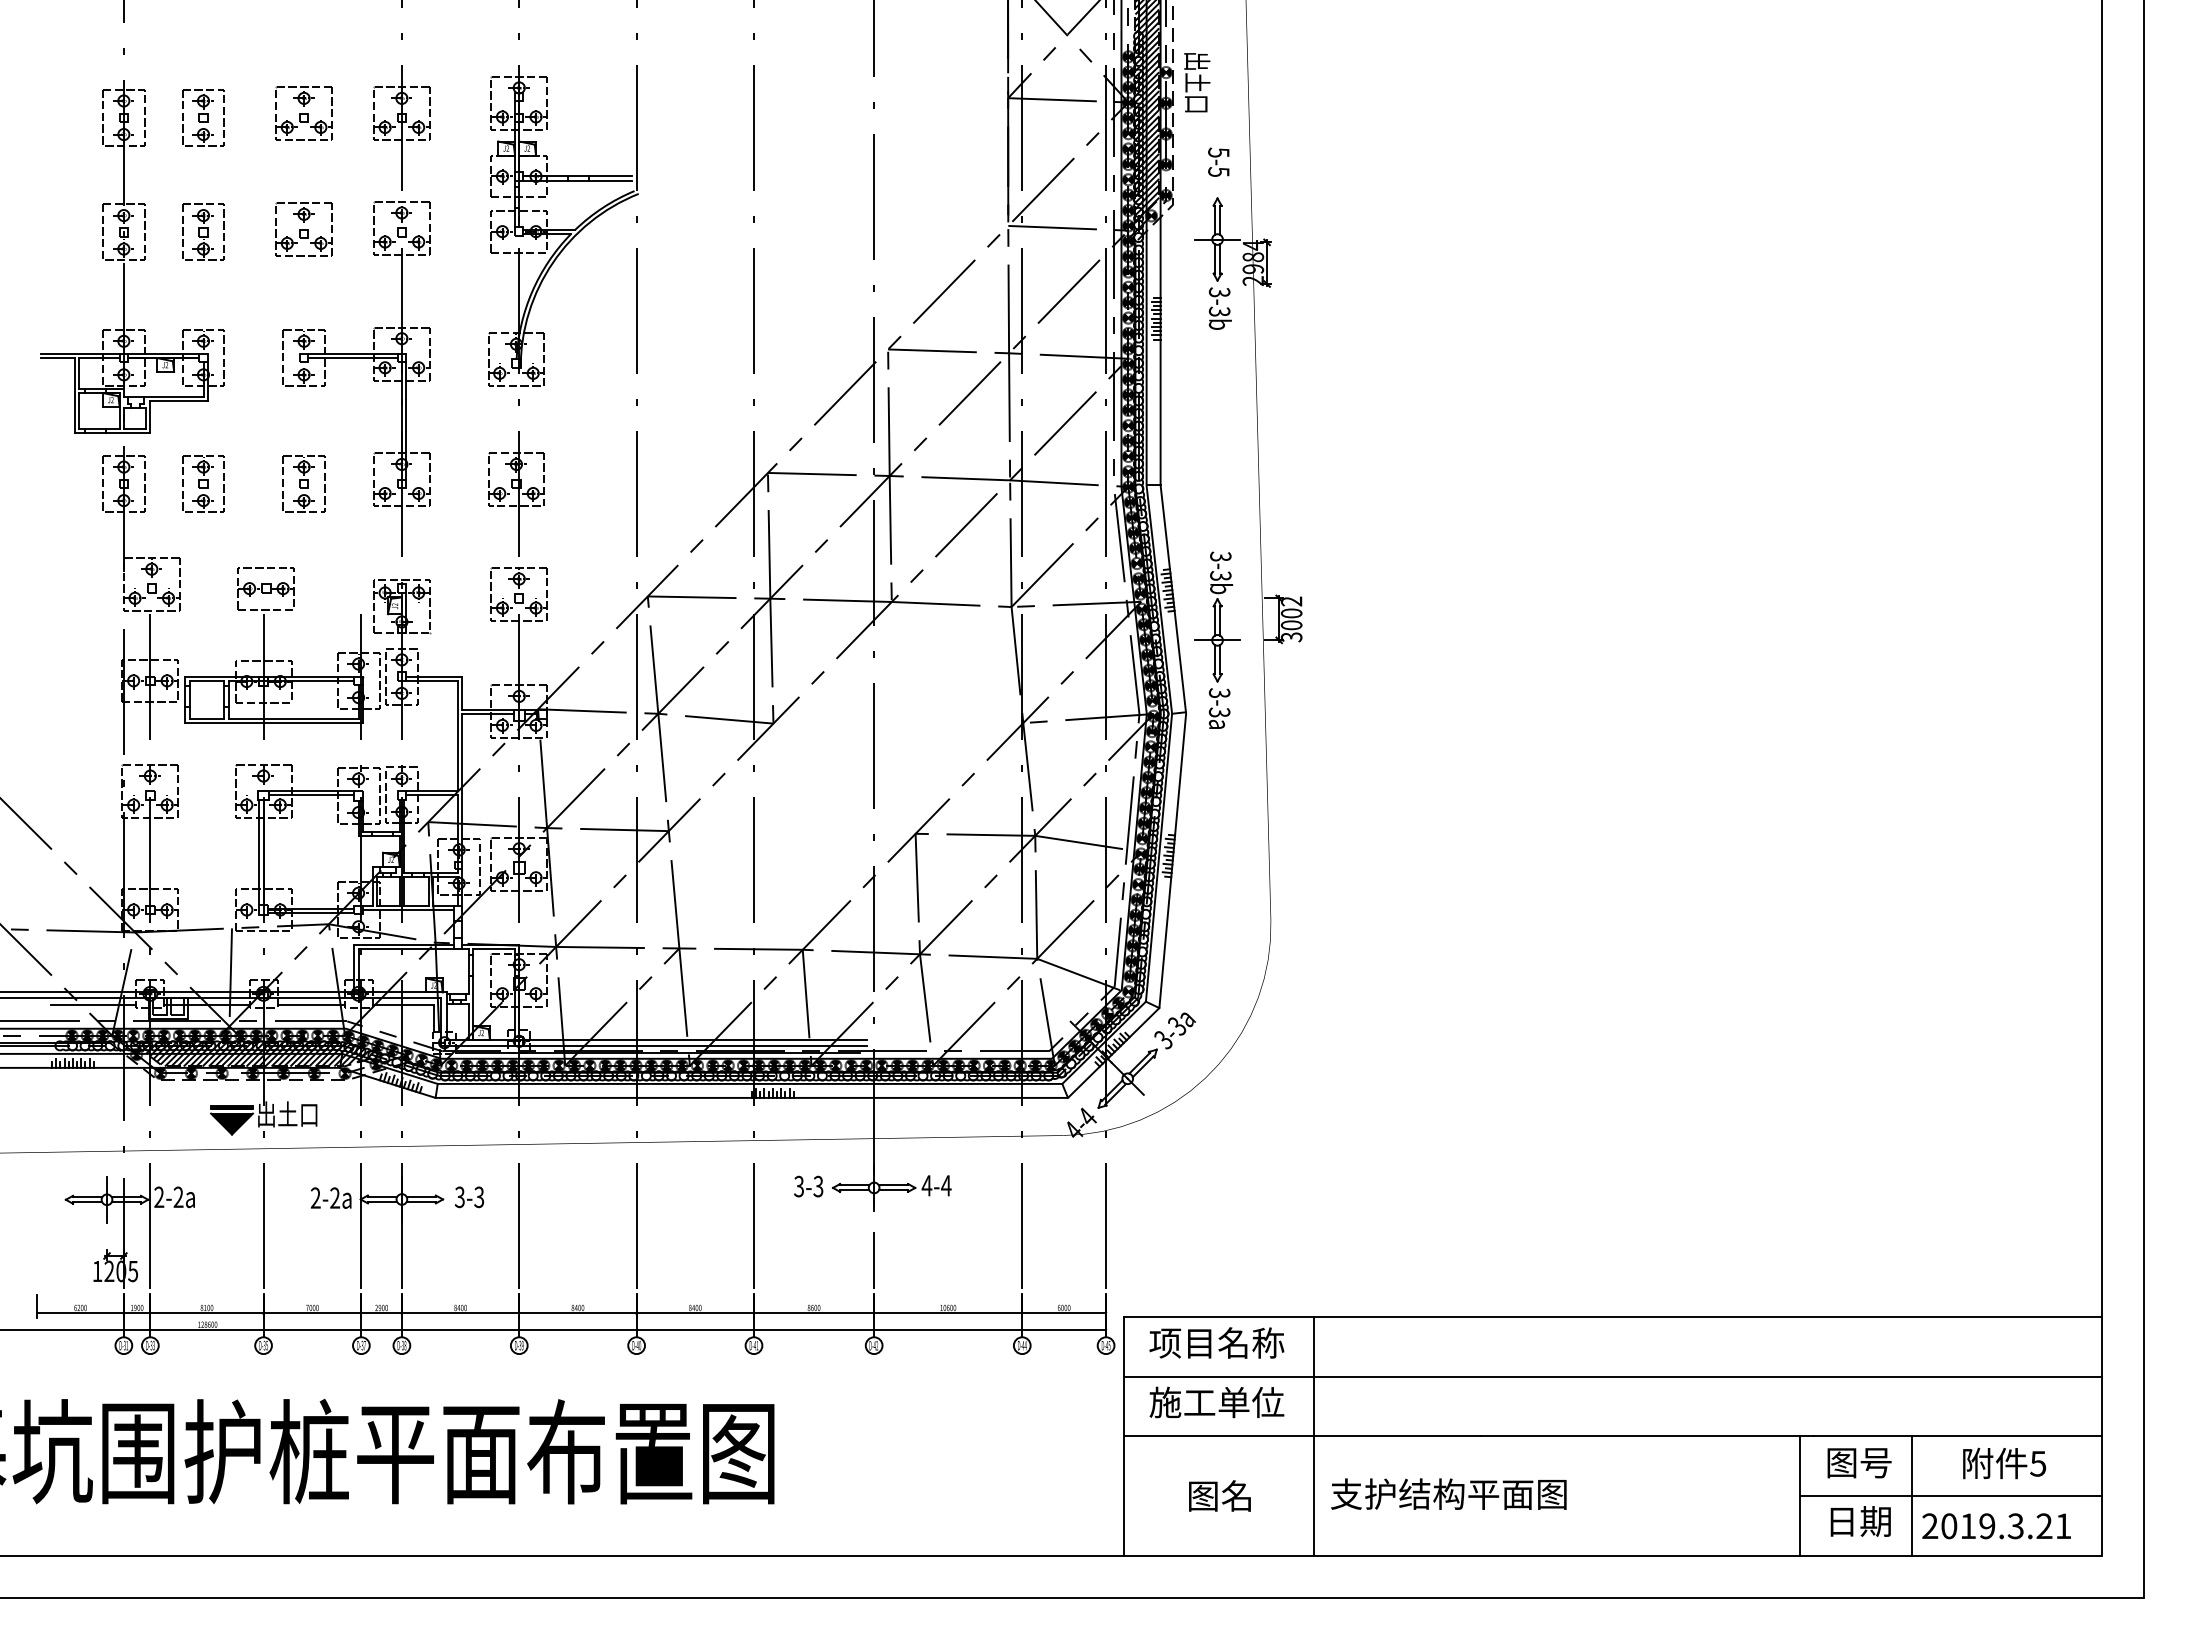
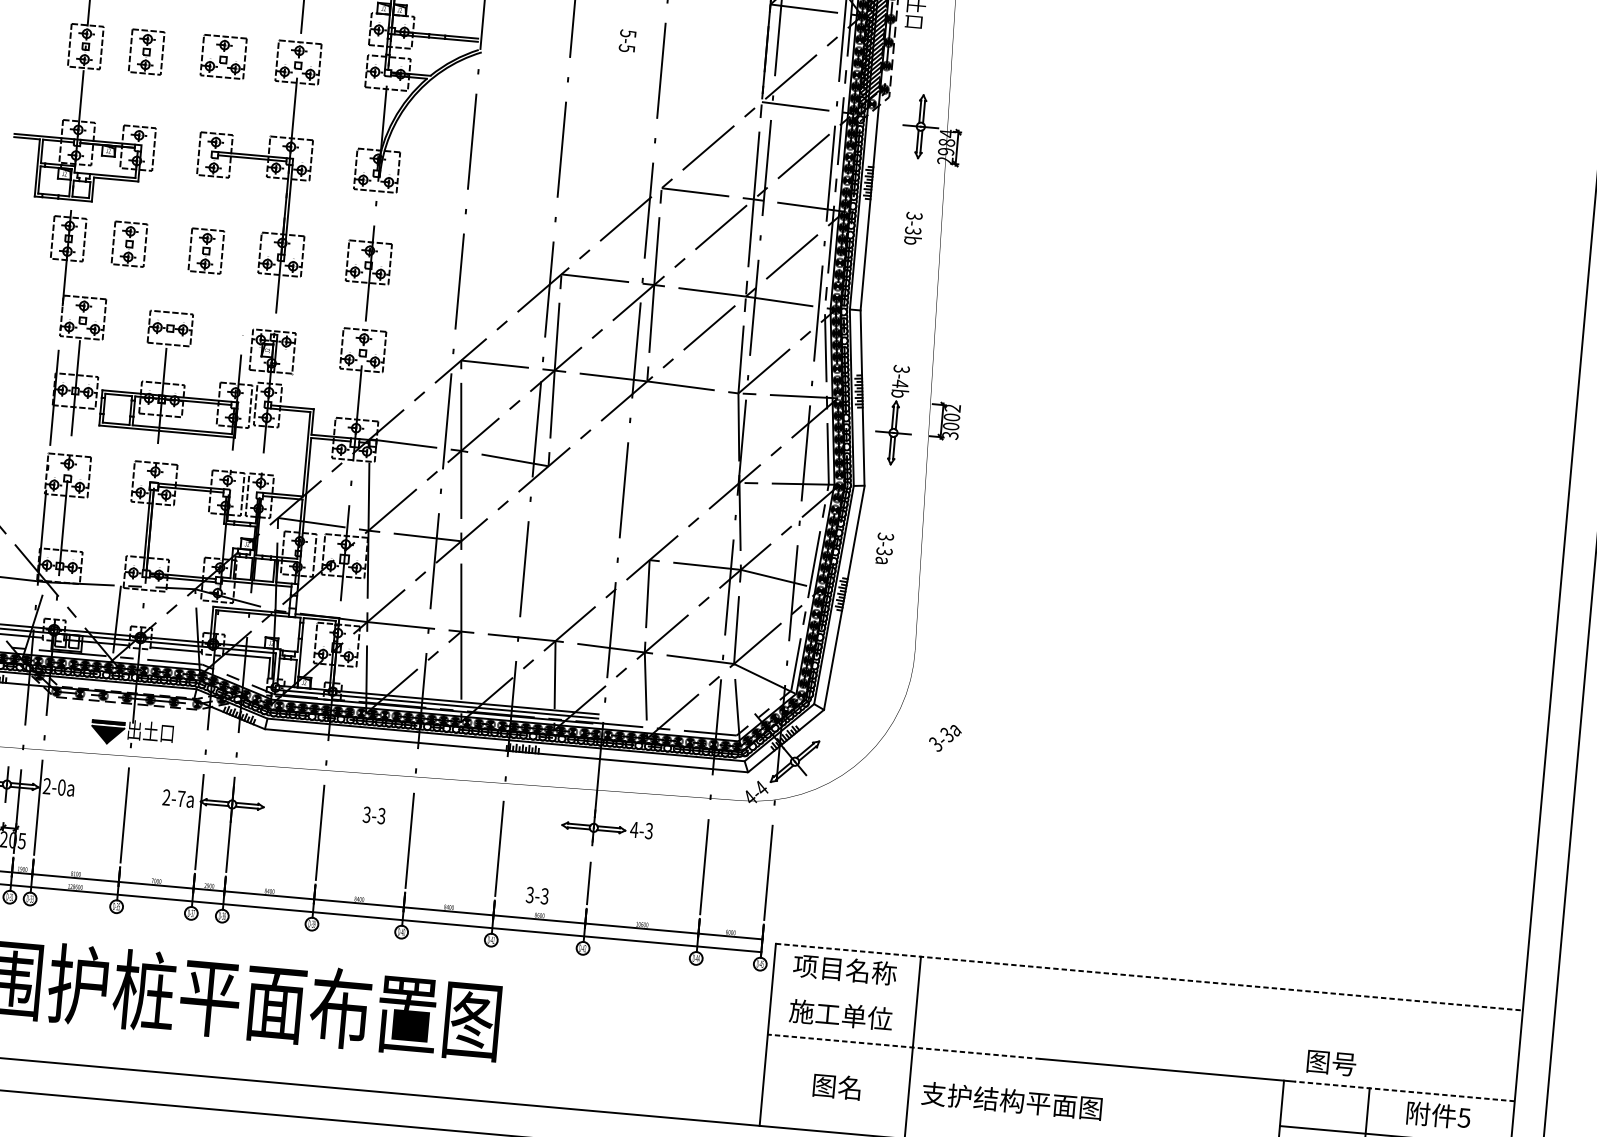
text: (1218, 161) -> (627, 40), moved
text: (1219, 308) -> (913, 228), moved
text: (1220, 575) -> (900, 383), 3-3b -> 3-4b
text: (1219, 708) -> (884, 548), moved
text: (1174, 1030) -> (944, 737), moved
hatch: (256, 1054) -> (131, 683), removed
text: (946, 1185) -> (649, 830), 4-4 -> 4-3
text: (808, 1186) -> (537, 895), moved
text: (178, 1197) -> (61, 787), 2-2a -> 2-0a
text: (335, 1197) -> (181, 798), 2-2a -> 2-7a
text: (469, 1197) -> (374, 815), moved
line: (1612, 1317) -> (1149, 977), solid -> dashed
line: (1612, 1376) -> (1145, 1022), removed
line: (1302, 1436) -> (904, 1046), solid -> dashed
line: (1957, 1436) -> (1404, 1091), solid -> dashed
text: (1859, 1463) -> (1331, 1063), moved

